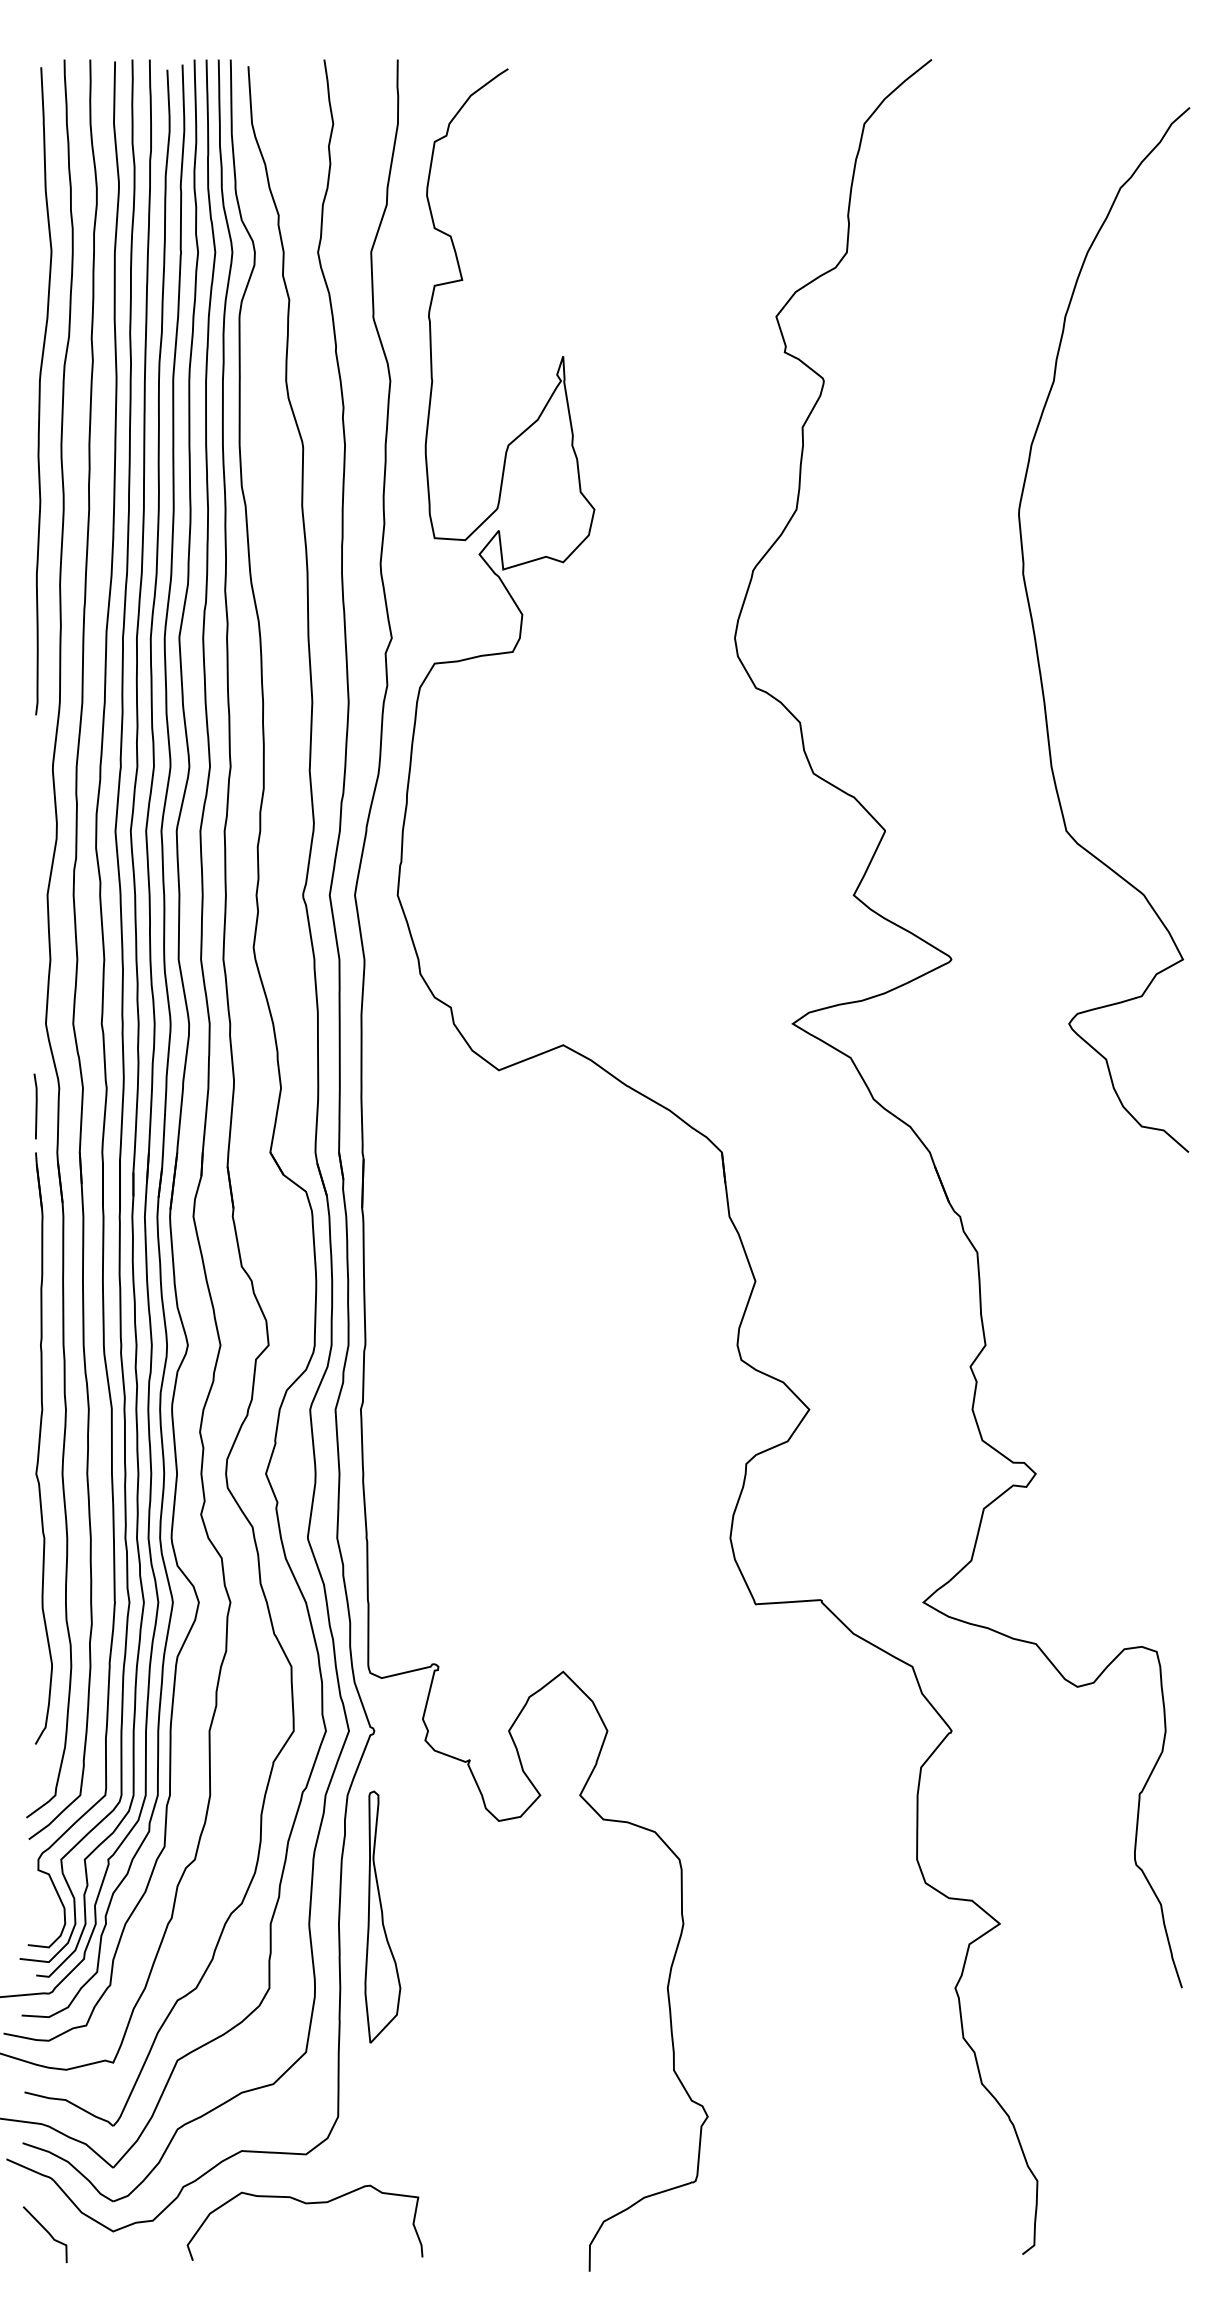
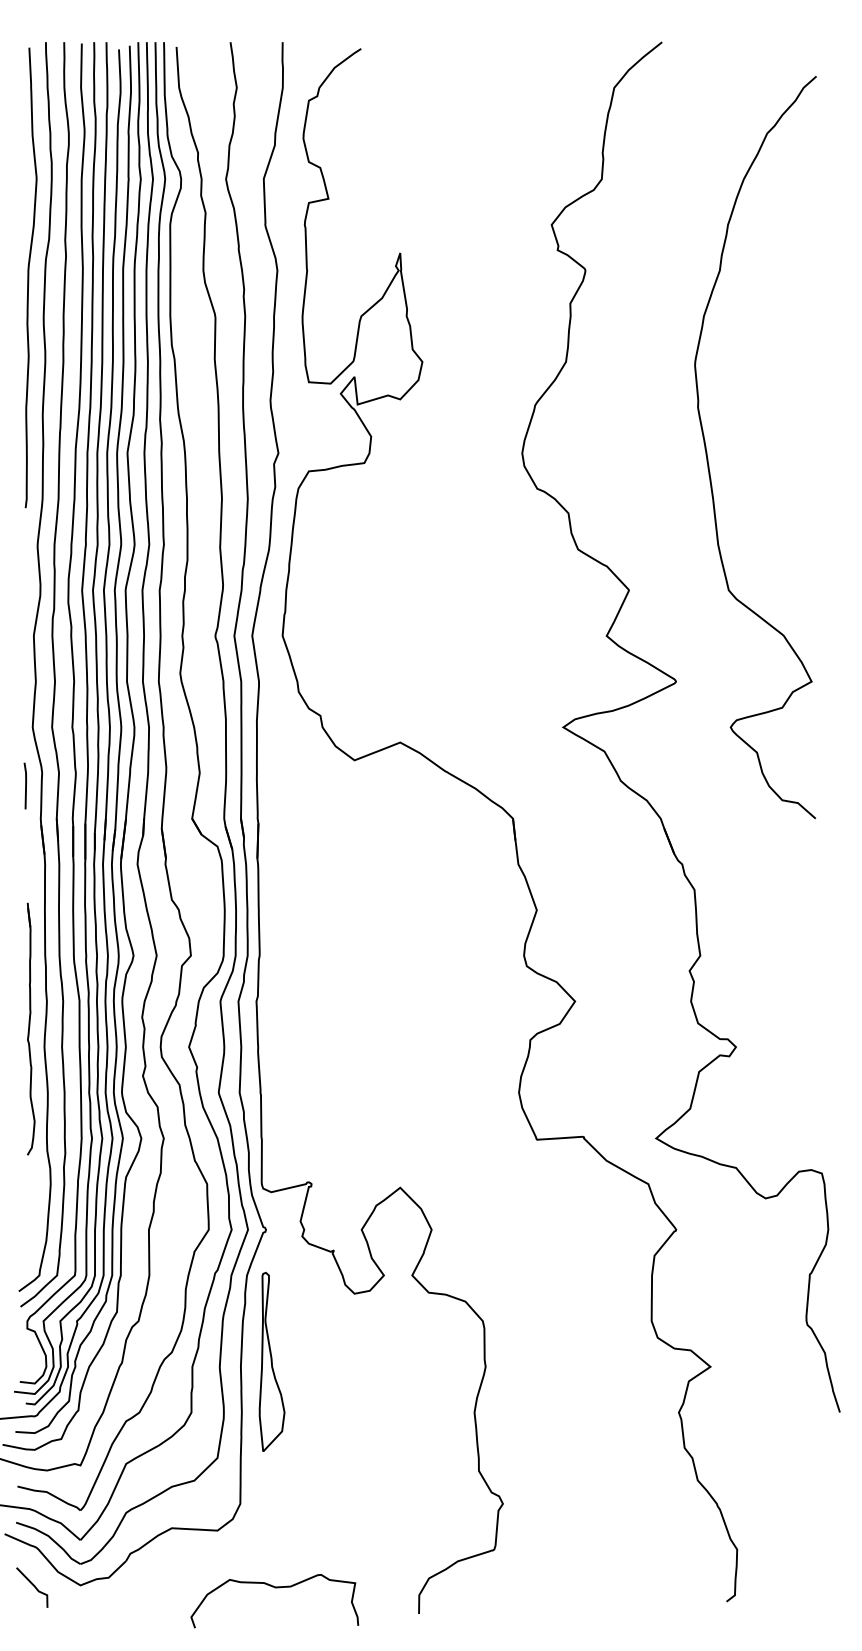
curve: (1036, 635) -> (707, 451), moved
part: (42, 1447) -> (30, 1028), size x0.6
curve: (306, 2204) -> (275, 1588), moved

